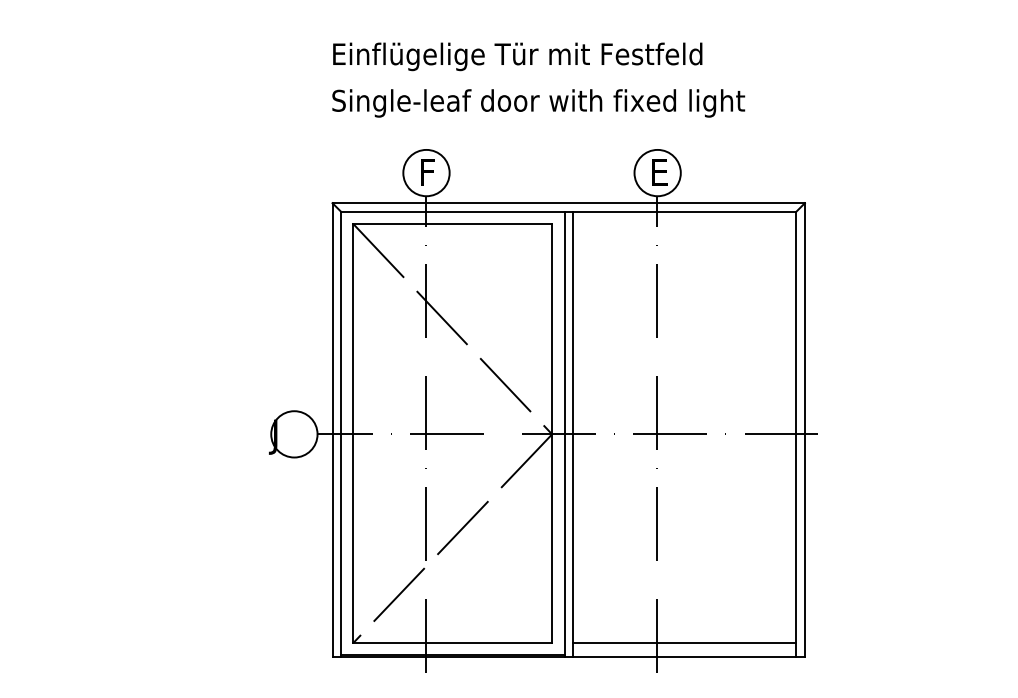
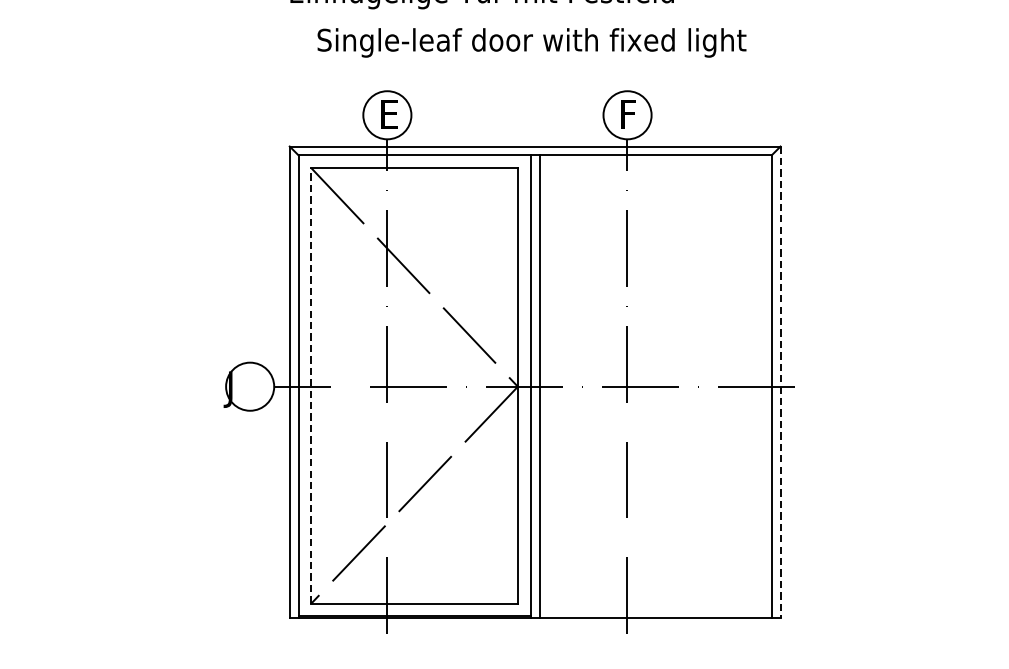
text: (538, 103) -> (531, 42), moved
text: (430, 172) -> (391, 114), F -> E
text: (661, 172) -> (631, 114), E -> F
line: (804, 430) -> (780, 382), solid -> dashed
line: (353, 433) -> (311, 385), solid -> dashed
line: (684, 643) -> (655, 604), removed

